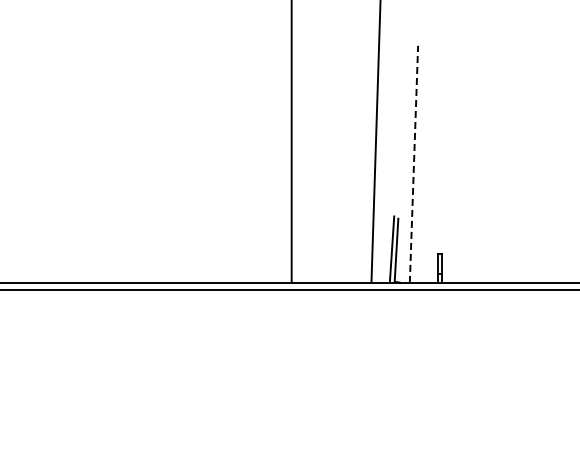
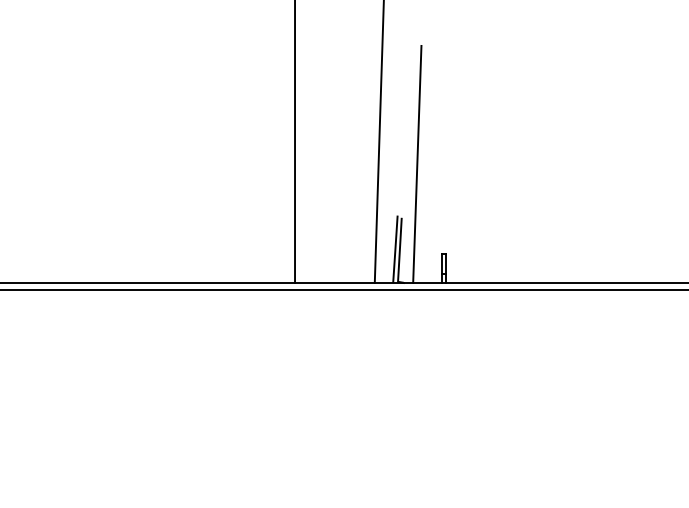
line: (414, 164) -> (417, 164), dashed -> solid

